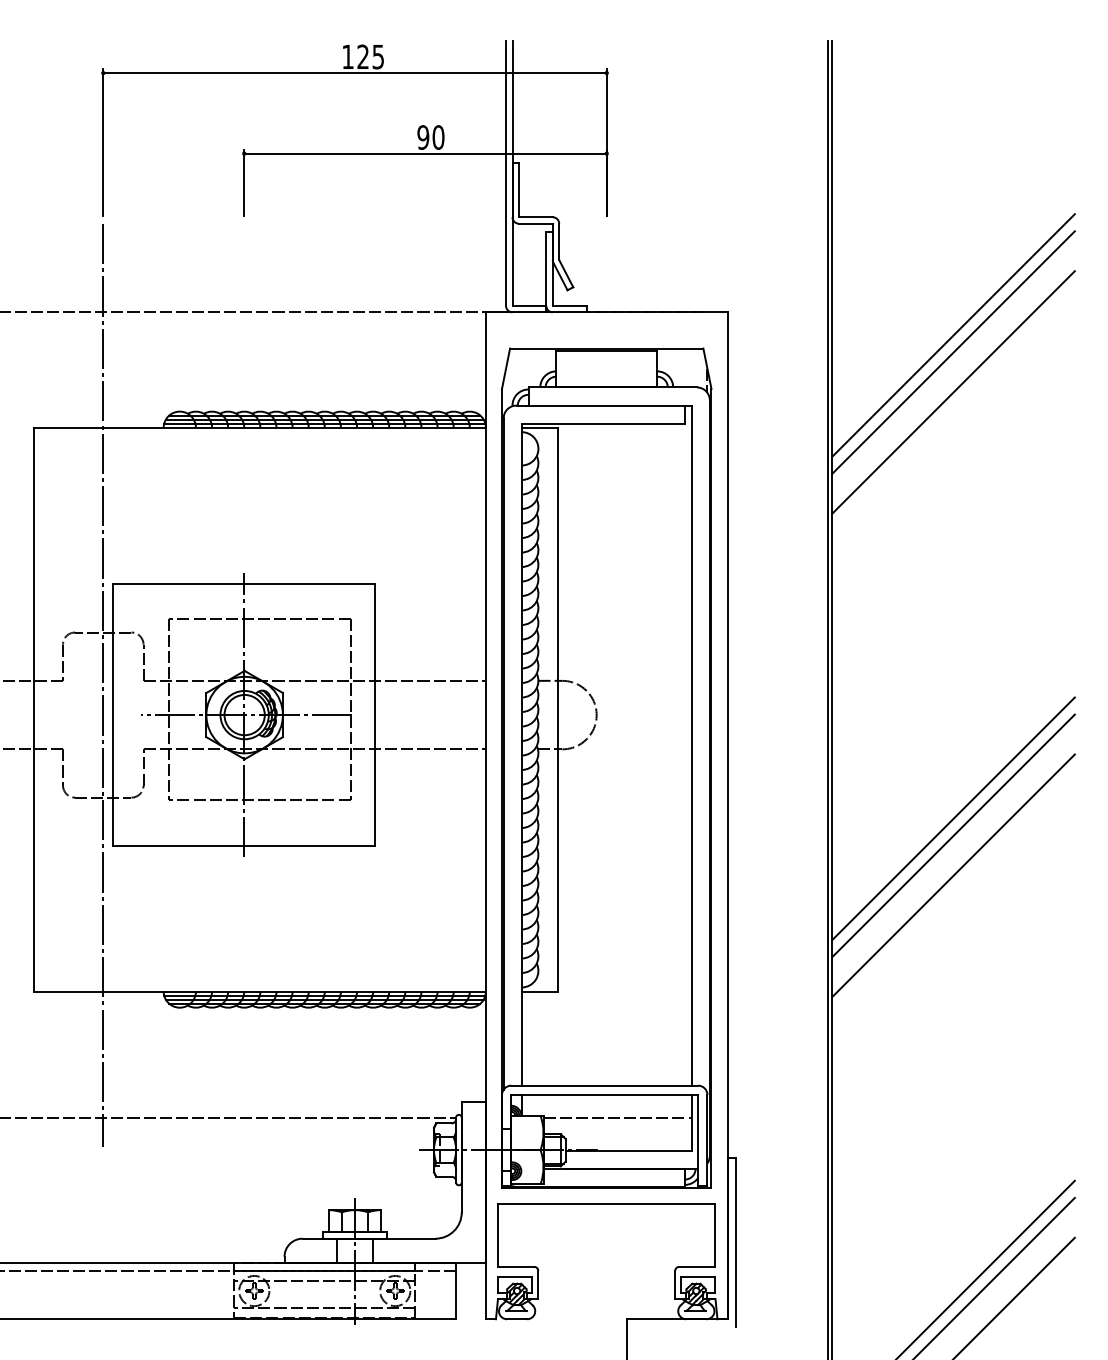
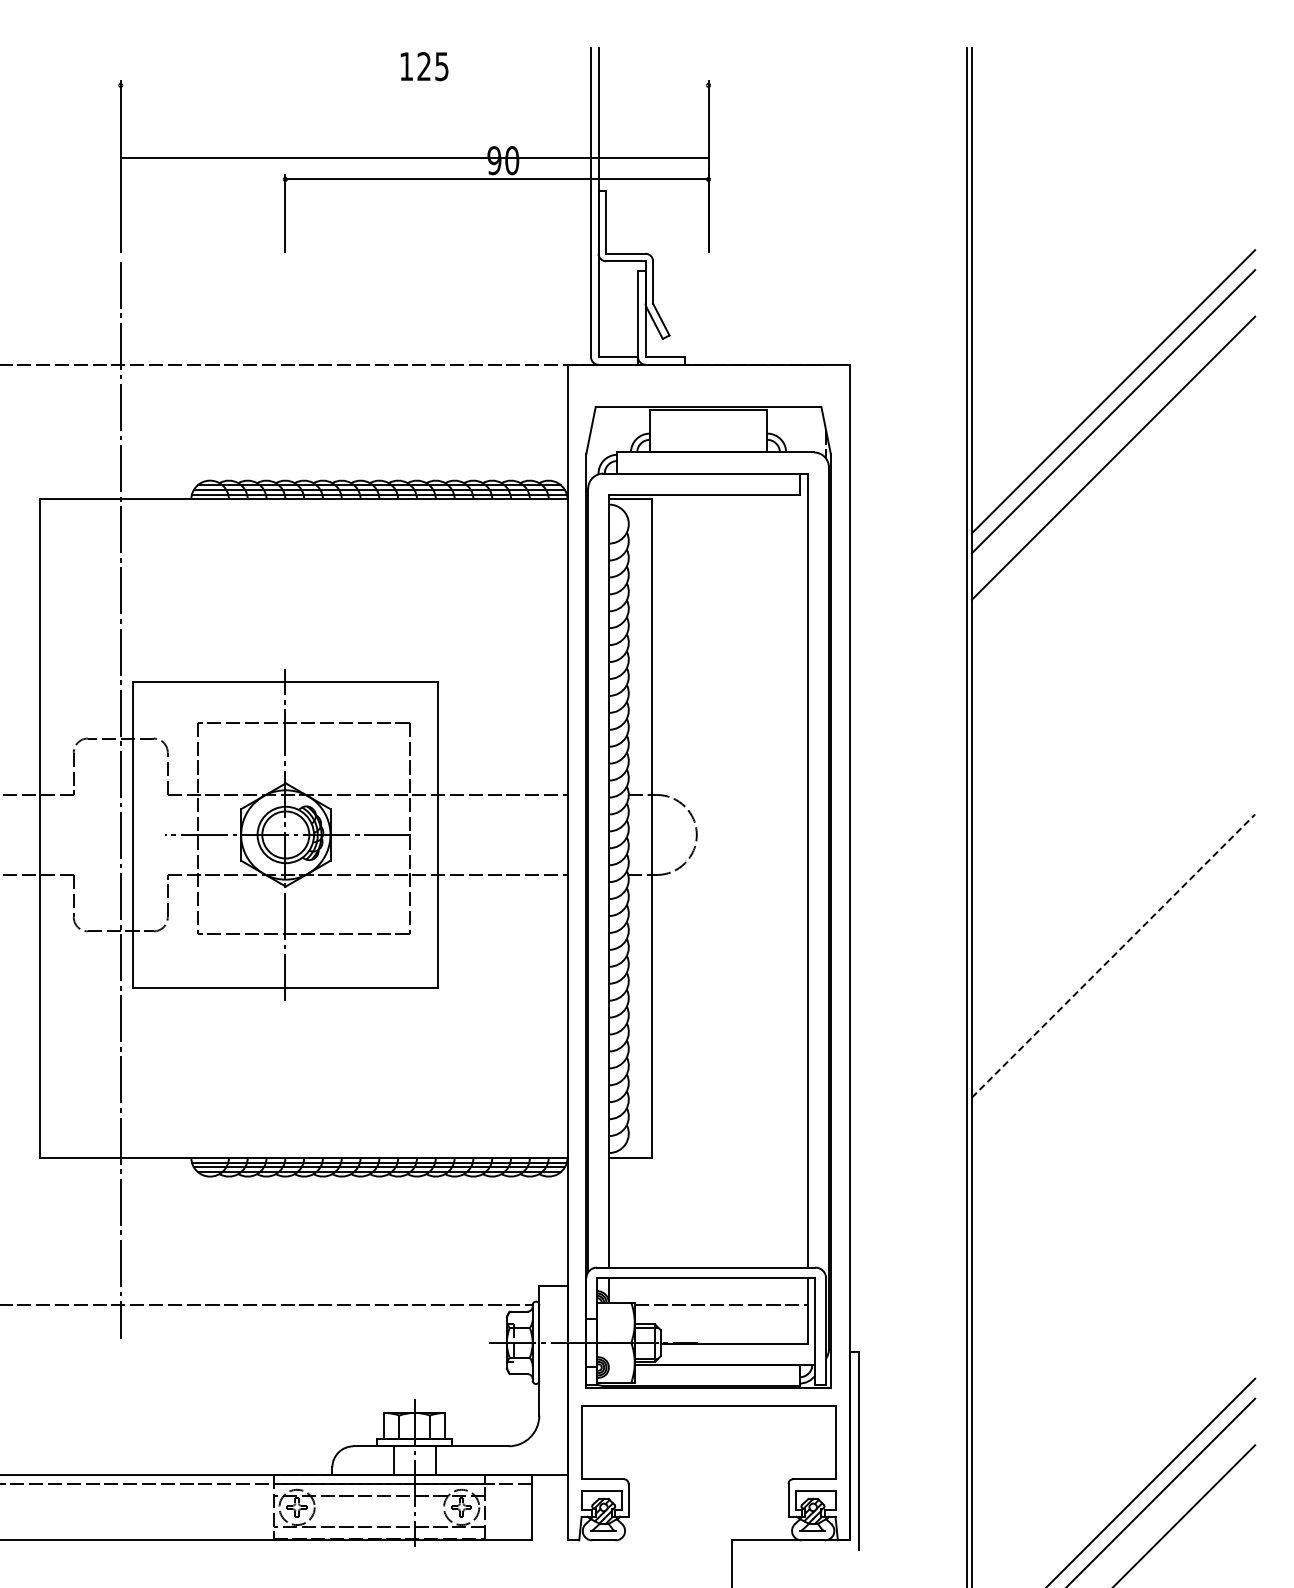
line: (354, 73) -> (414, 158), moved
line: (953, 818) -> (1113, 955), solid -> dashed
line: (953, 835) -> (1113, 975), removed
line: (953, 875) -> (1113, 1022), removed

